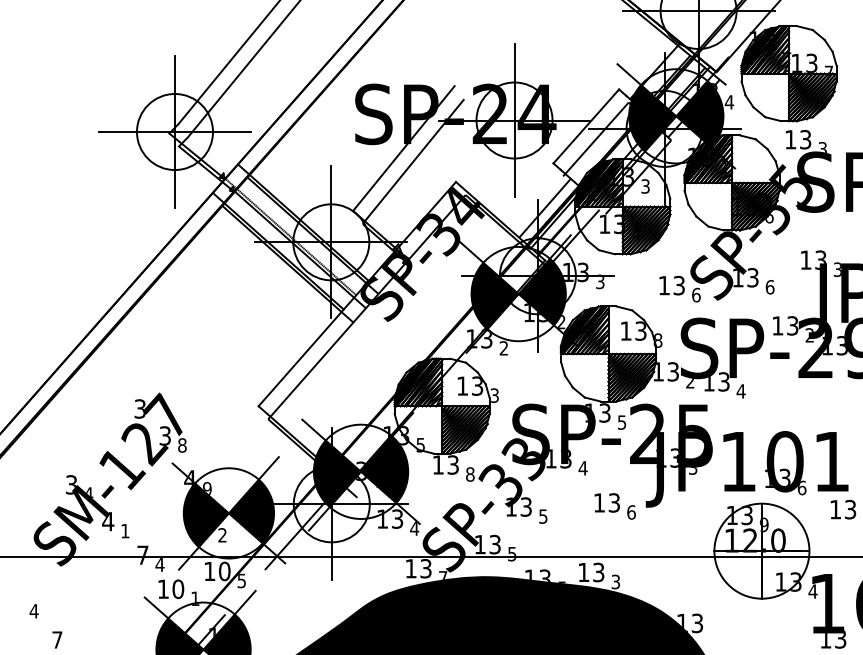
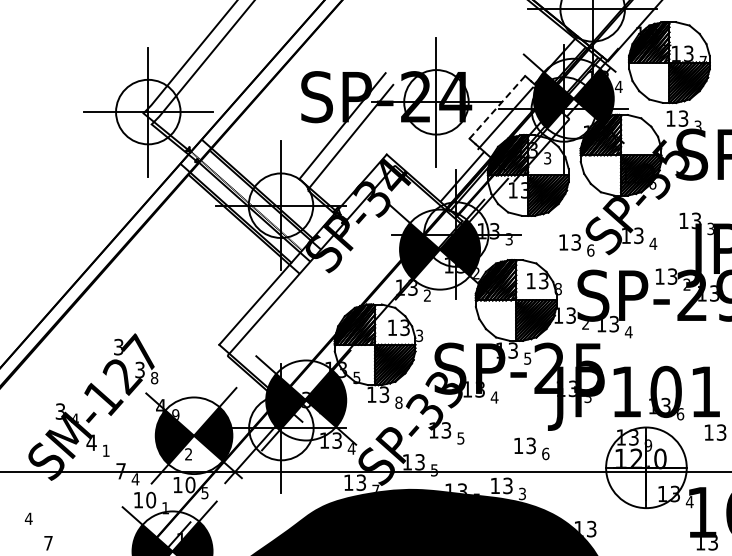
line: (586, 126) -> (497, 107), solid -> dashed
text: (770, 286) -> (653, 243), 6 -> 4
text: (614, 506) -> (531, 448), moved

